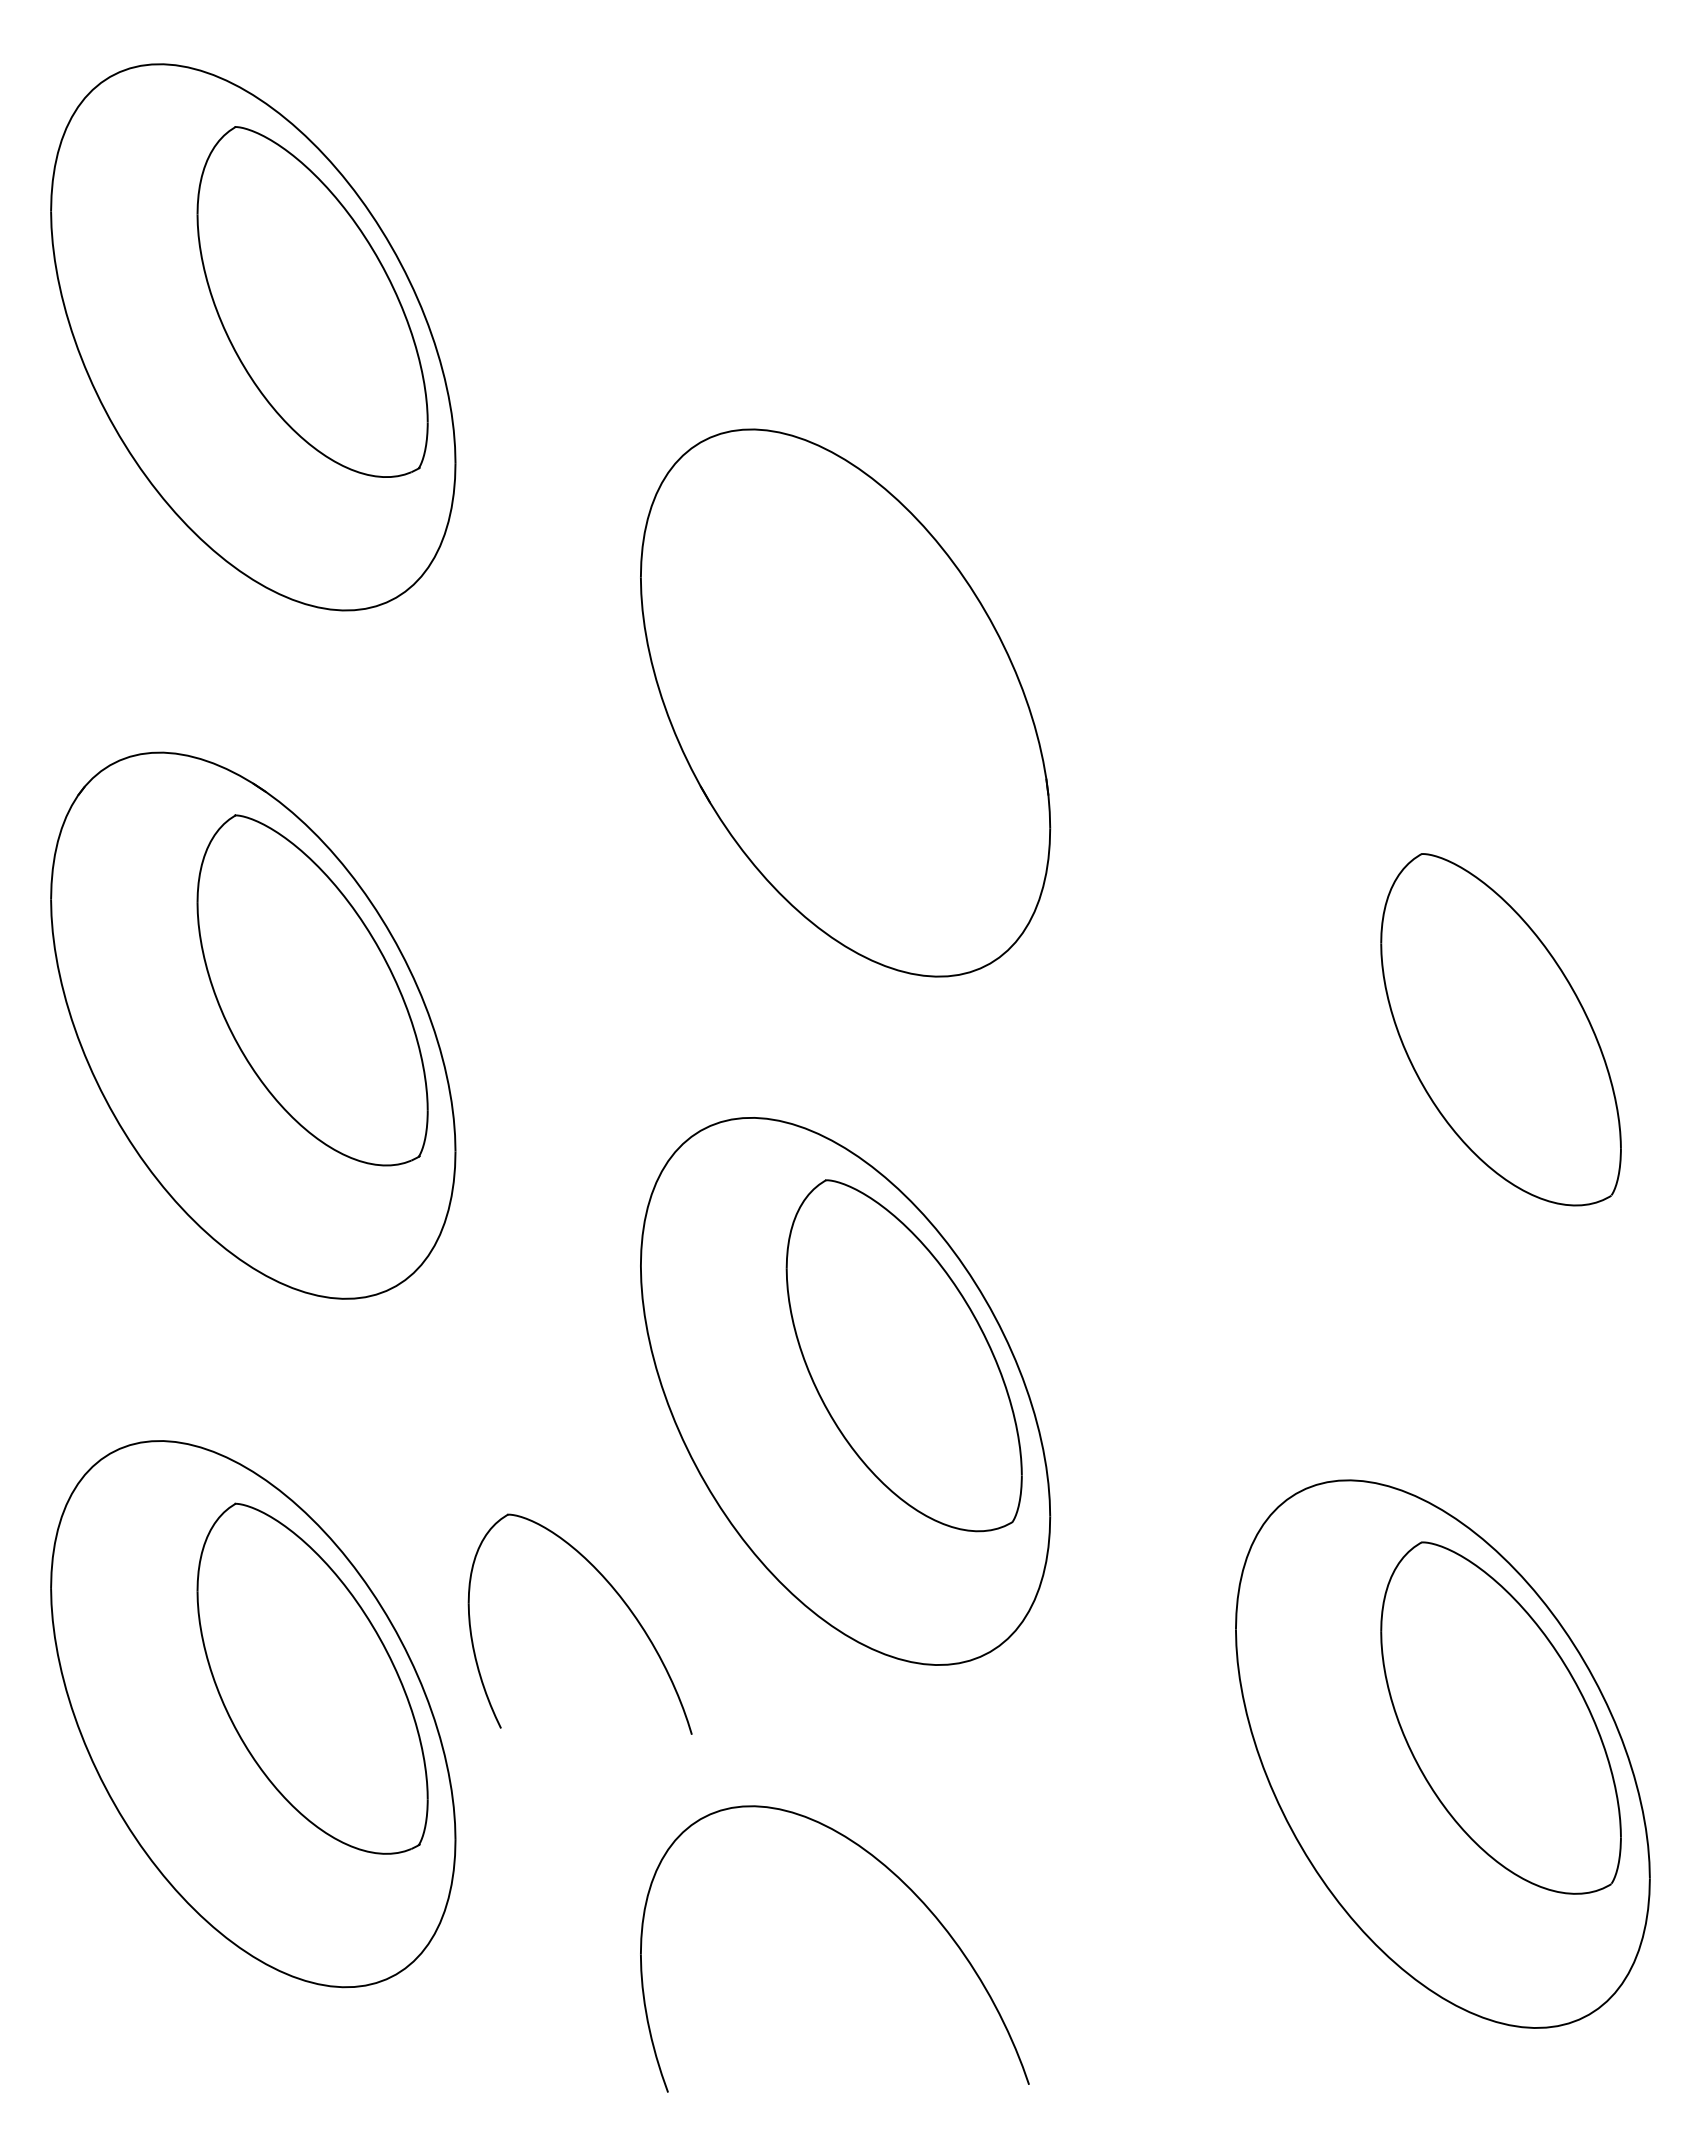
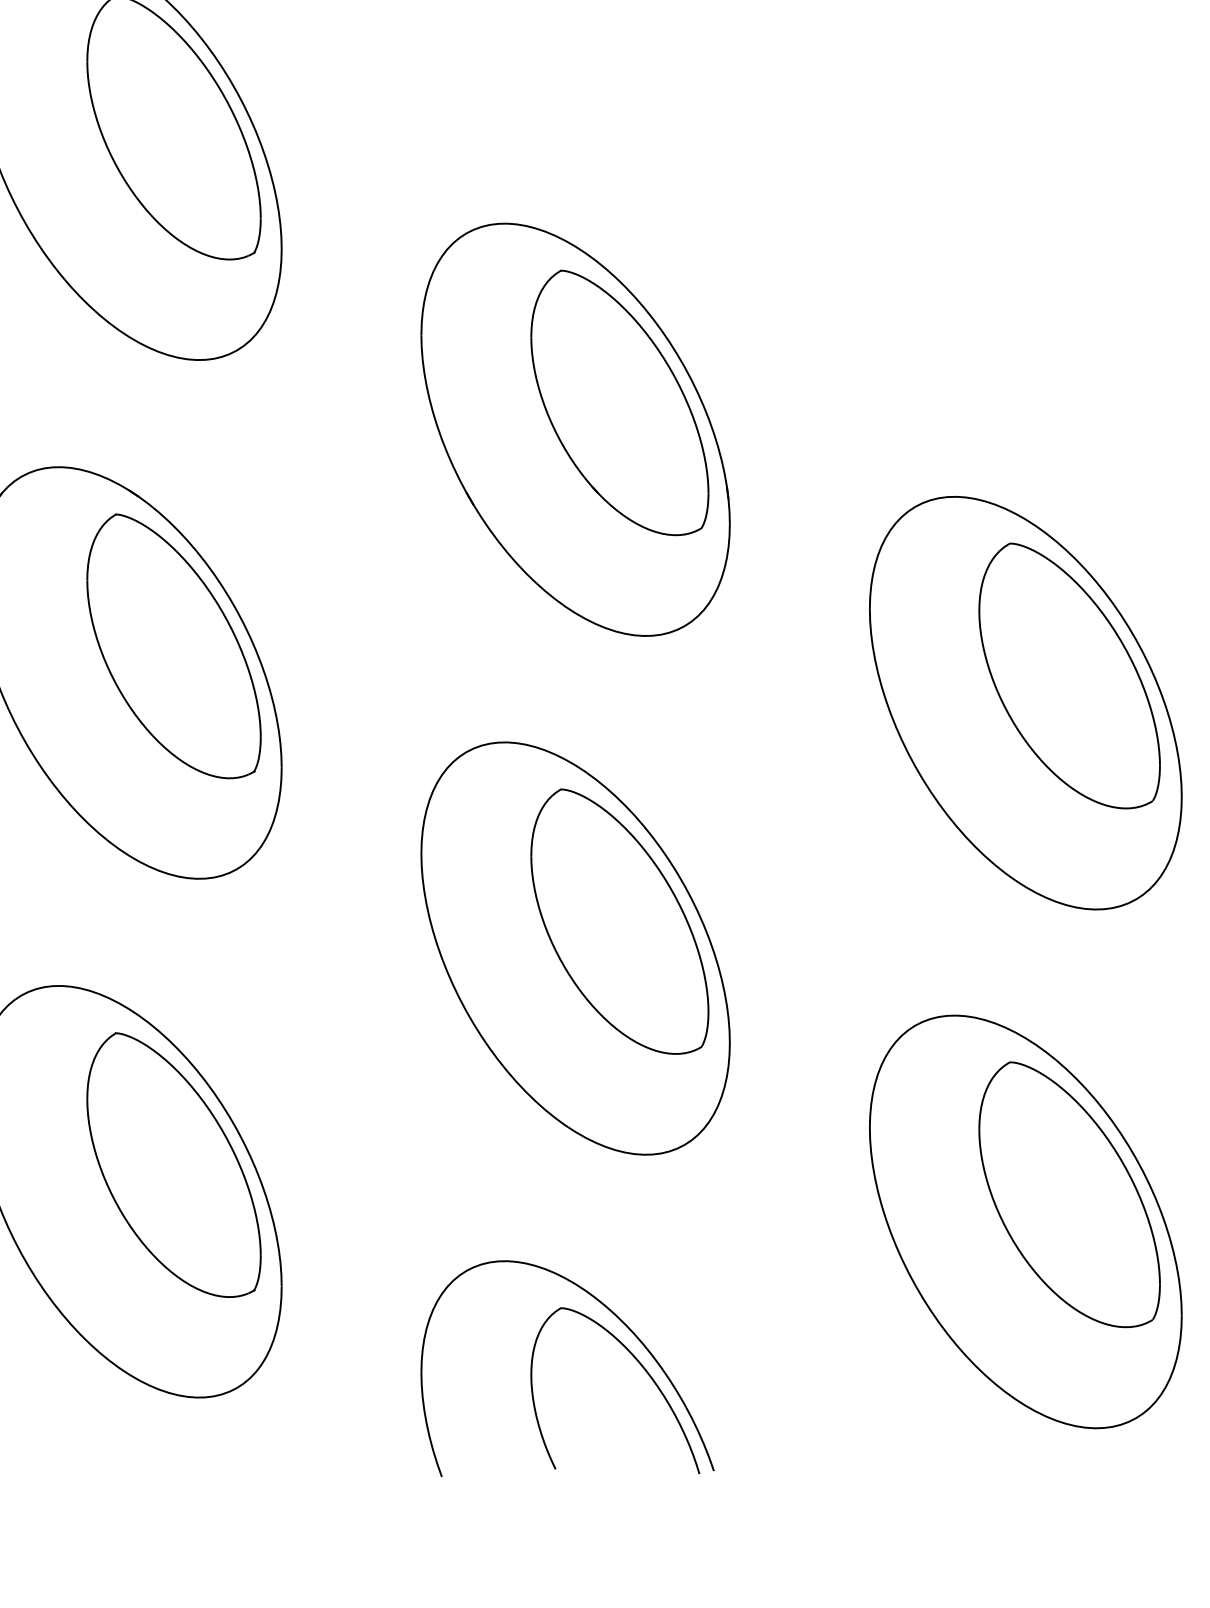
part: (903, 667) -> (619, 403), added
part: (1442, 1065) -> (1025, 702), added
part: (614, 1591) -> (641, 1366), moved

